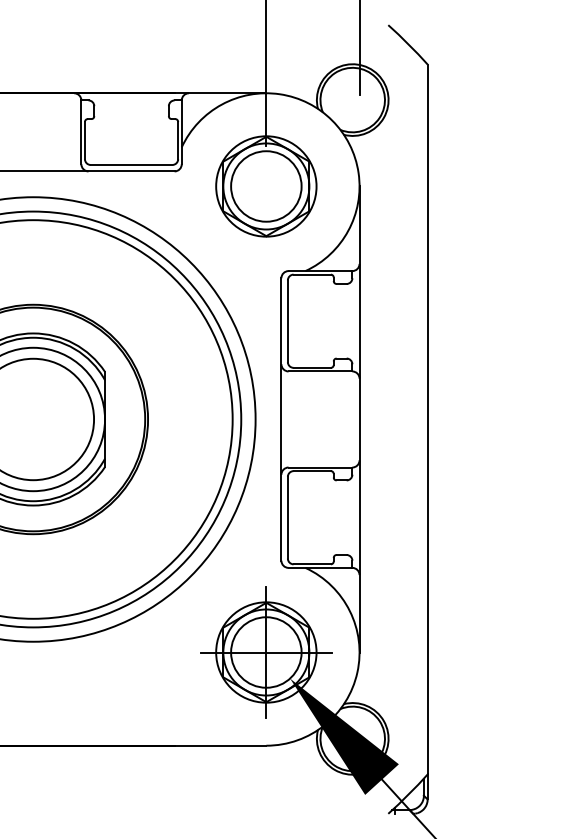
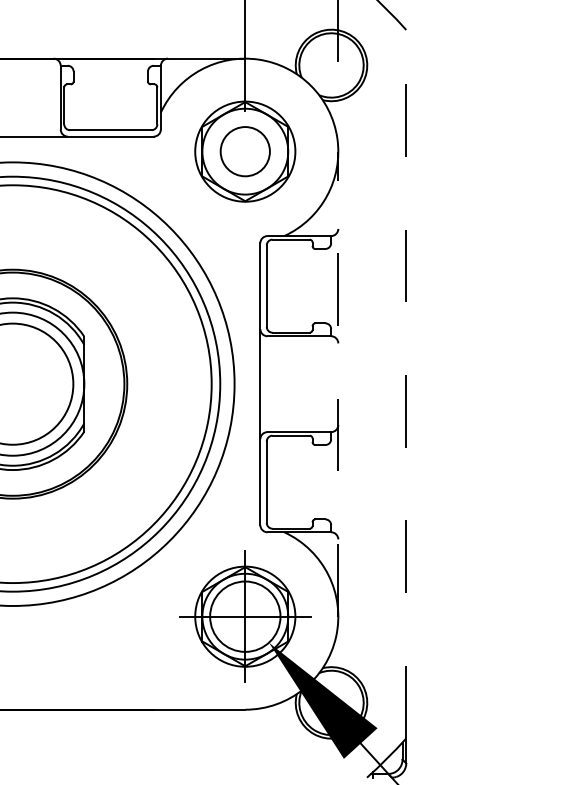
circle: (266, 186) -> (245, 151), size x0.7
line: (359, 419) -> (338, 384), solid -> dashed
line: (427, 419) -> (406, 384), solid -> dashed

